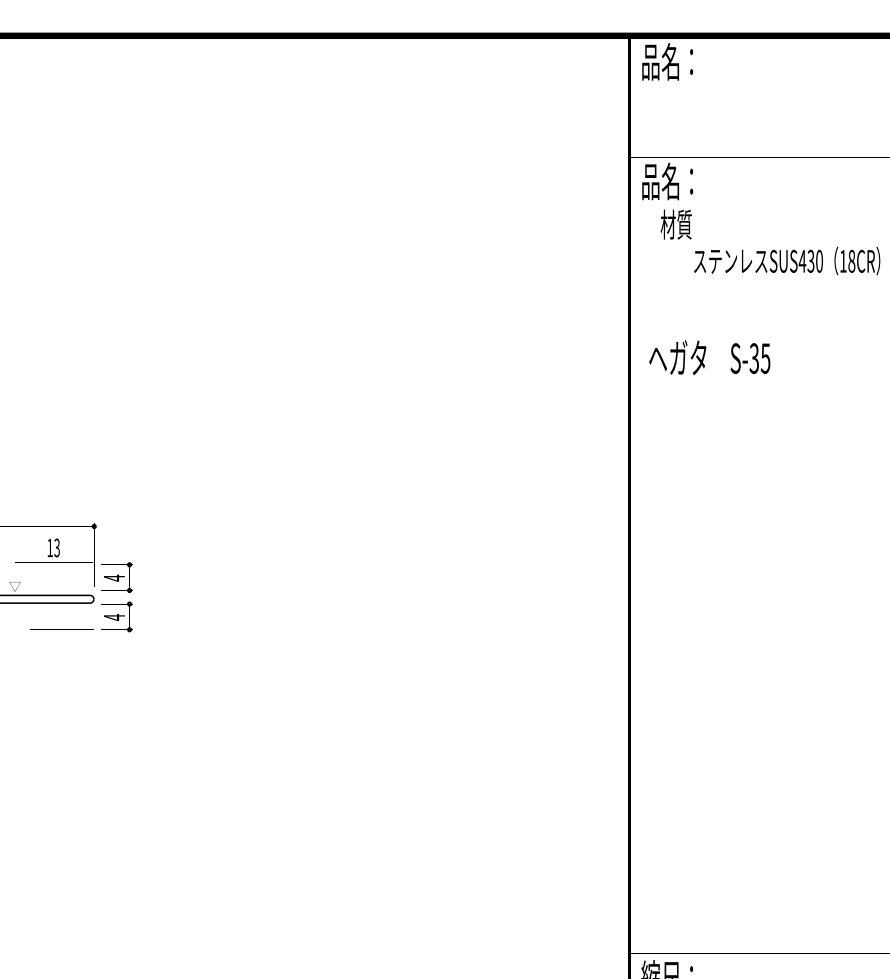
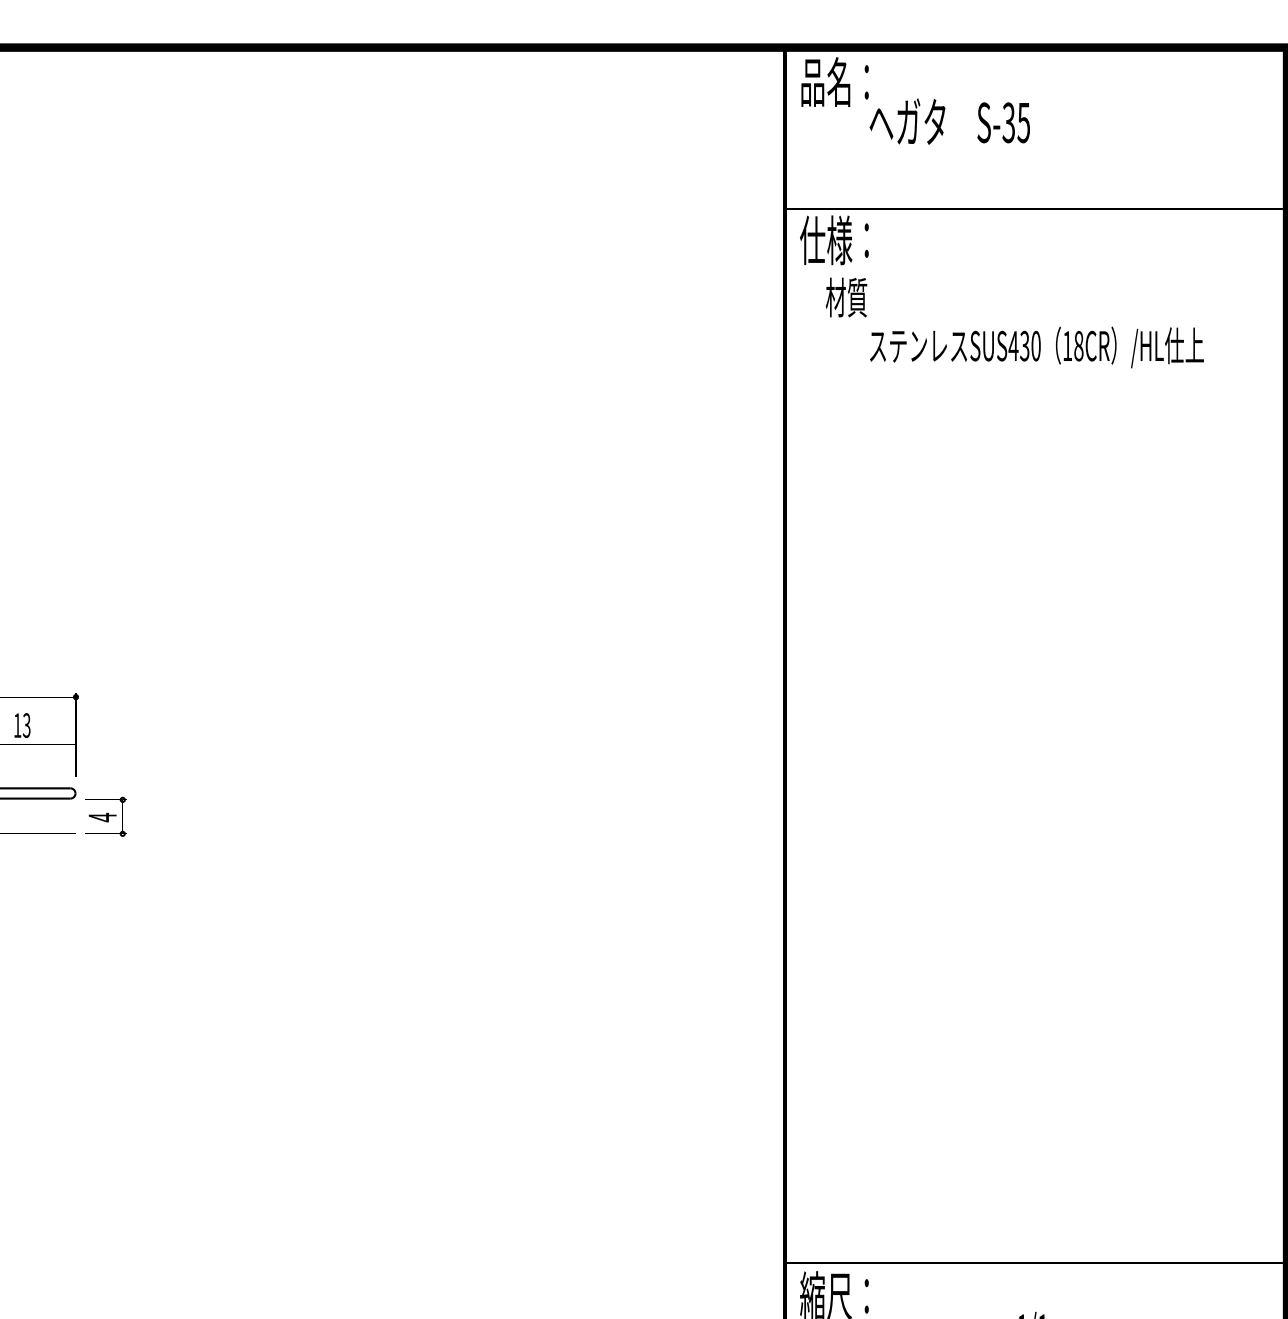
text: (661, 181) -> (826, 240), 品名： -> 仕様：
text: (709, 357) -> (949, 121), moved
part: (116, 577) -> (105, 764), removed

